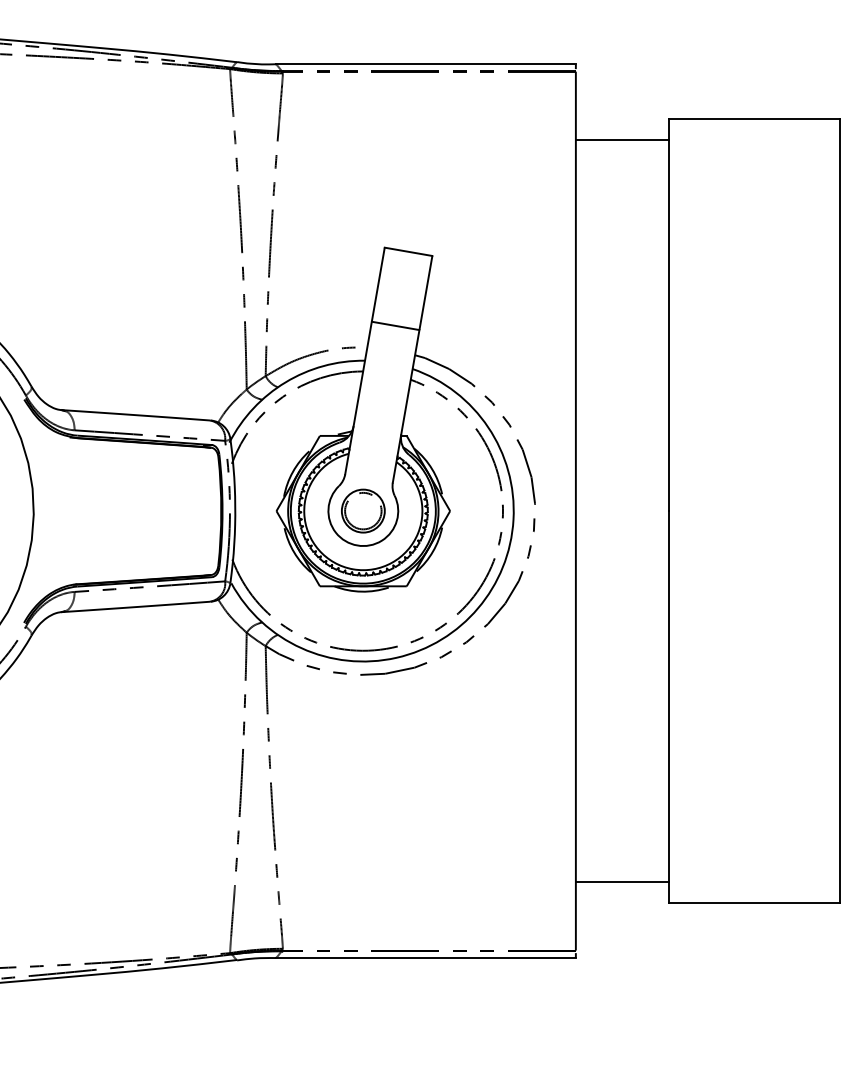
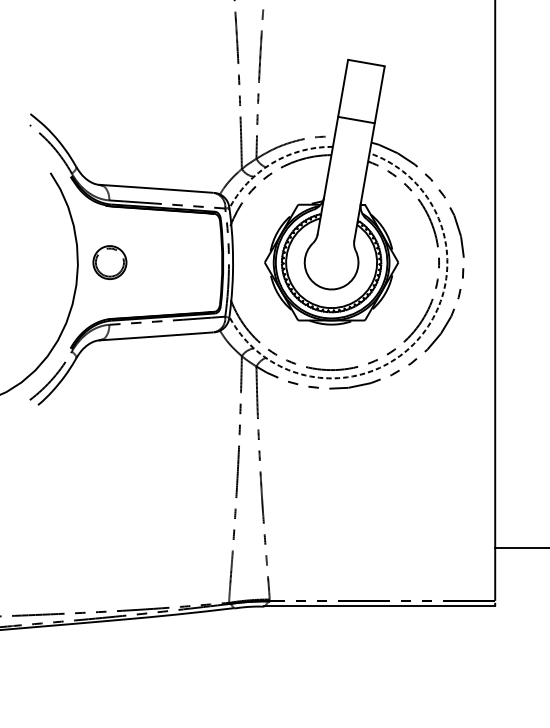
arc: (285, 382) -> (271, 163), solid -> dashed
part: (363, 510) -> (110, 262), moved
arc: (478, 608) -> (420, 337), solid -> dashed

